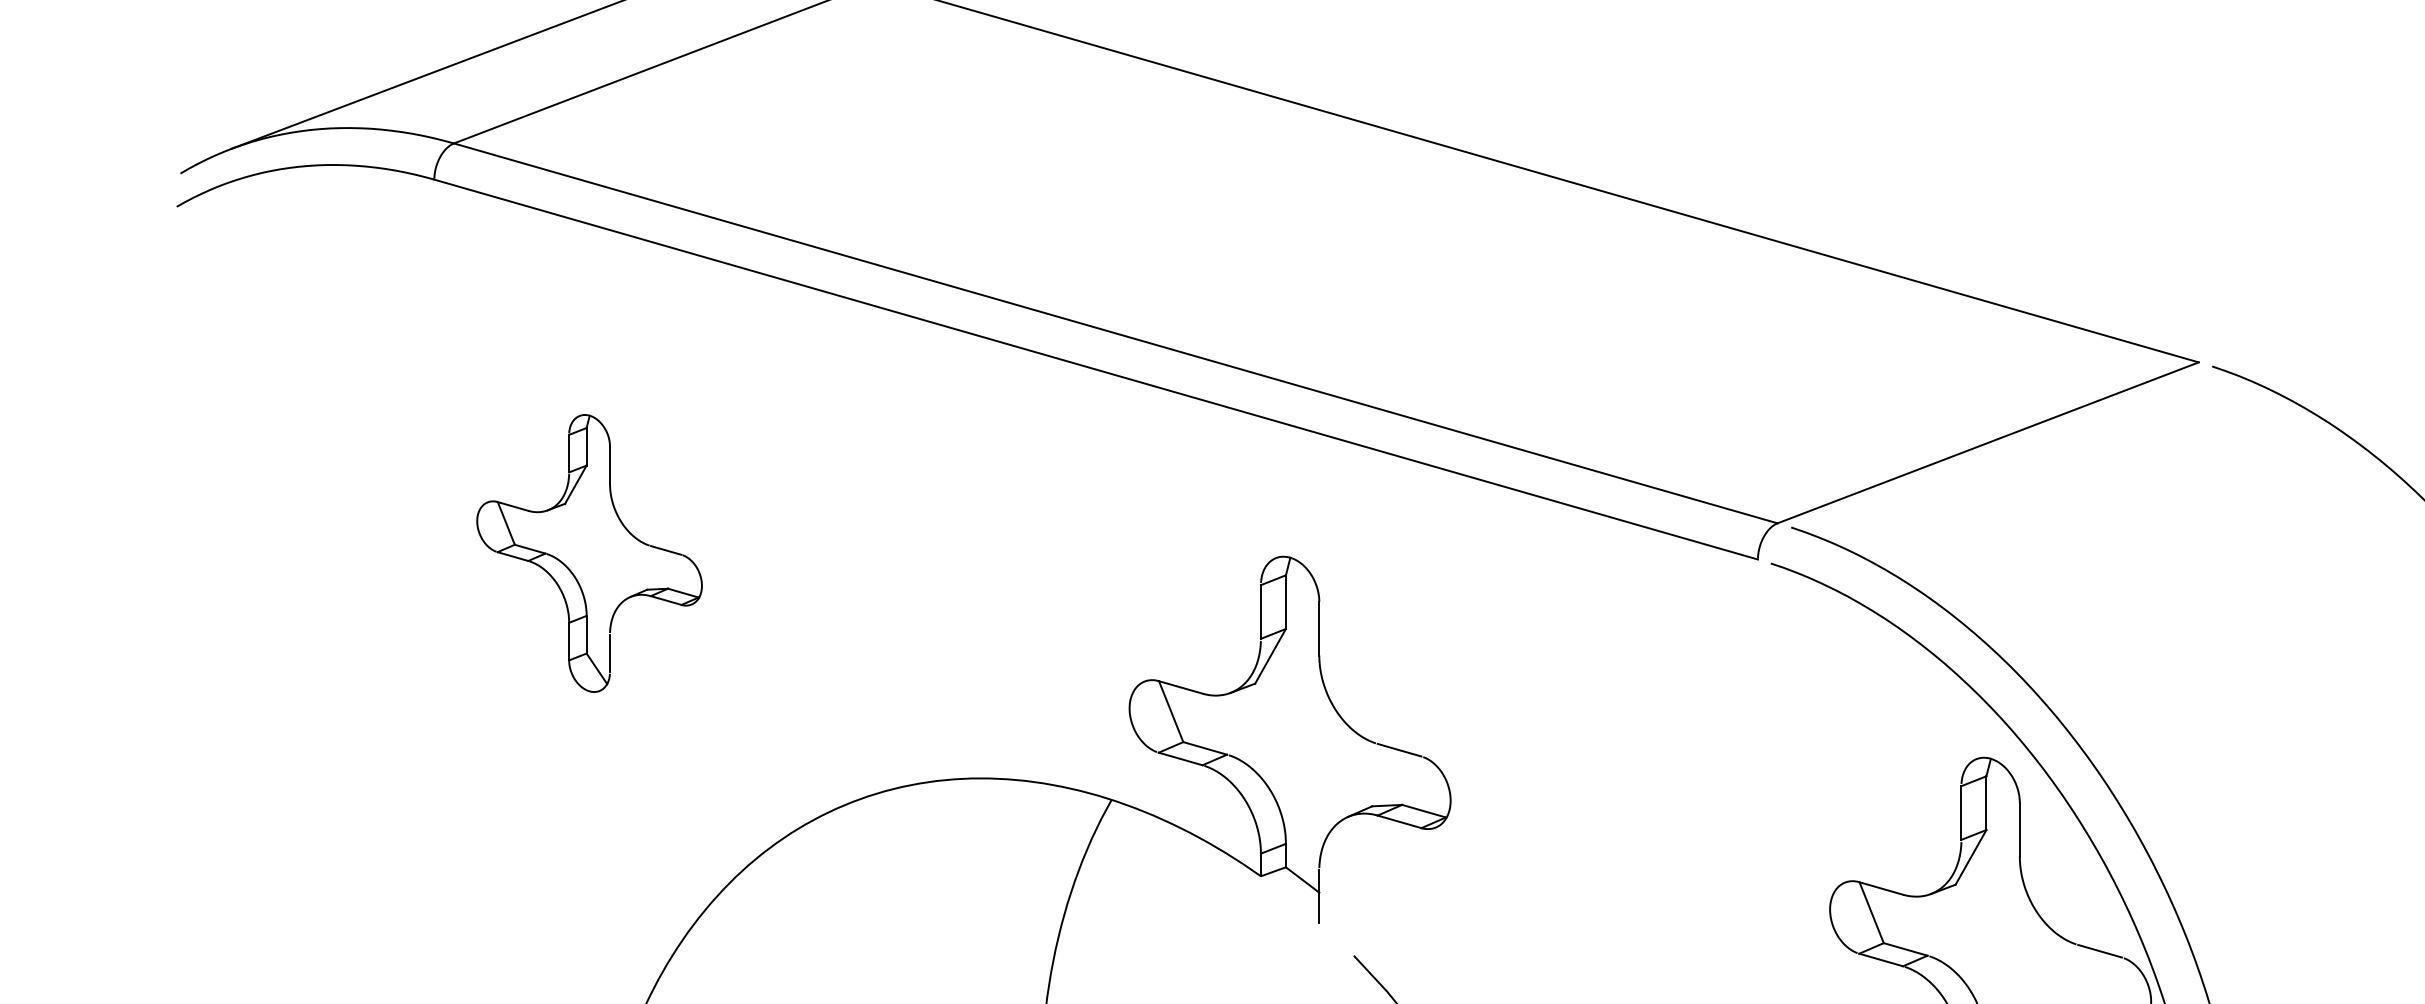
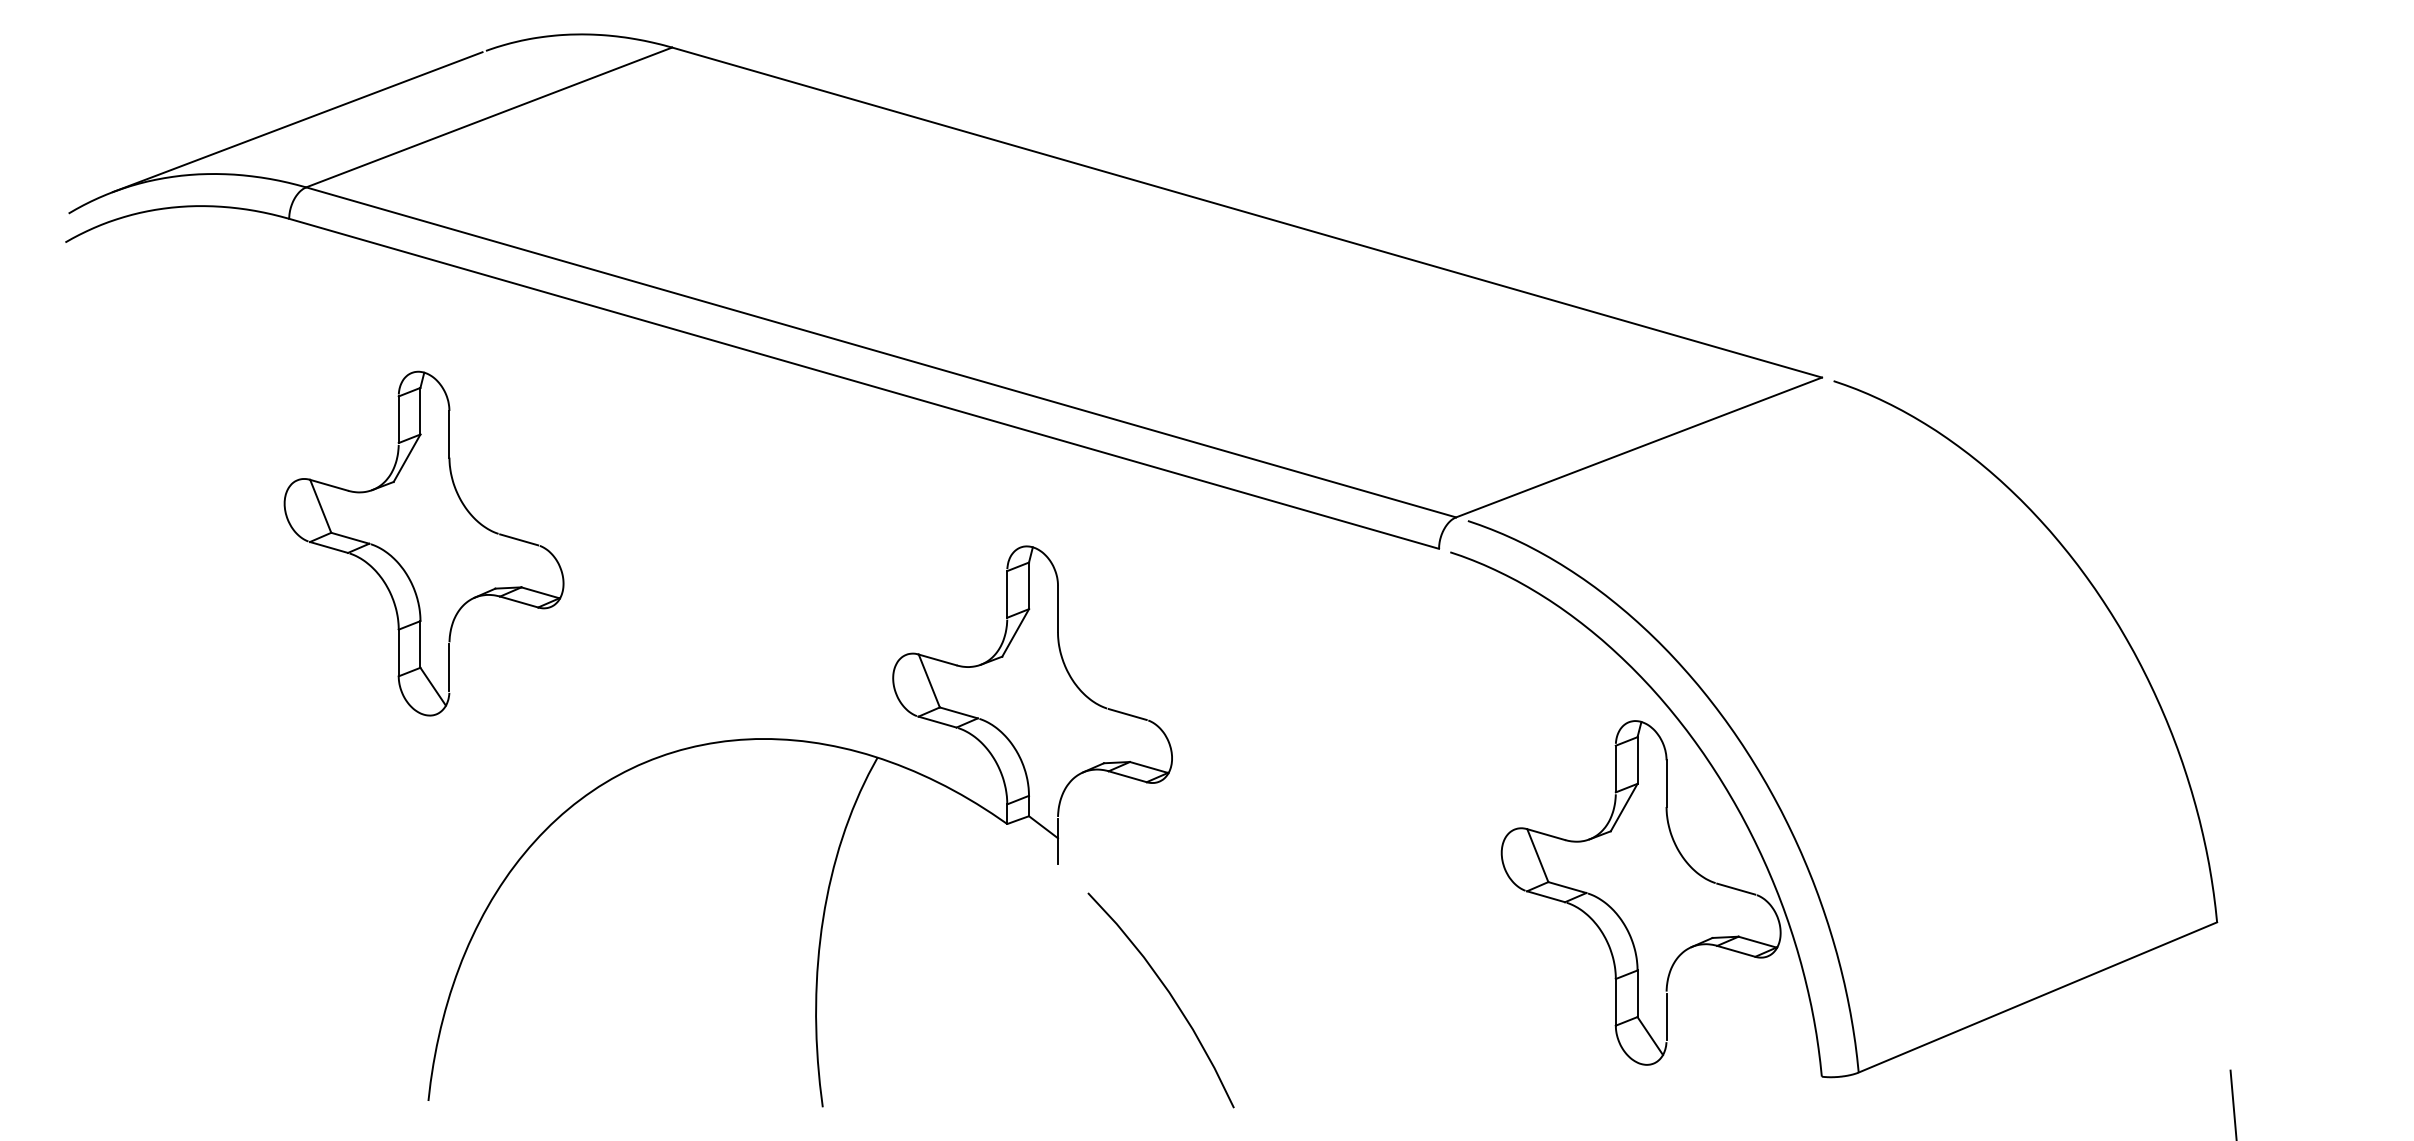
part: (588, 553) -> (423, 543), size x1.43

